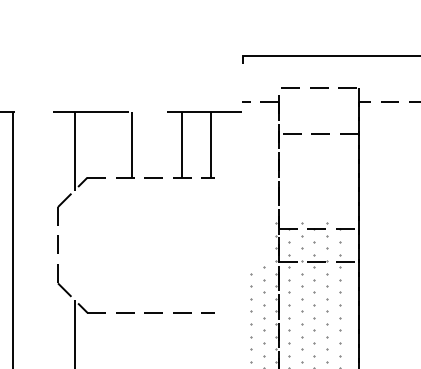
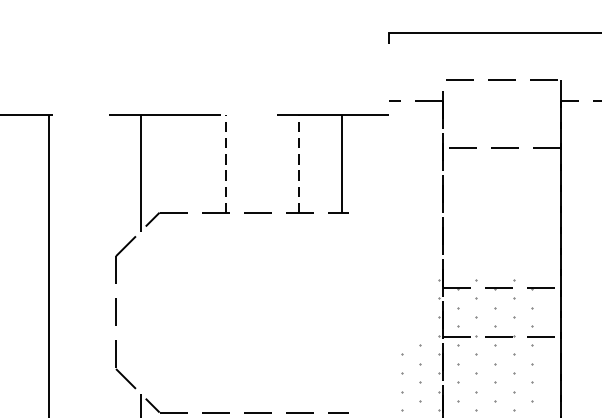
line: (132, 144) -> (226, 163), solid -> dashed
line: (181, 144) -> (298, 163), solid -> dashed

